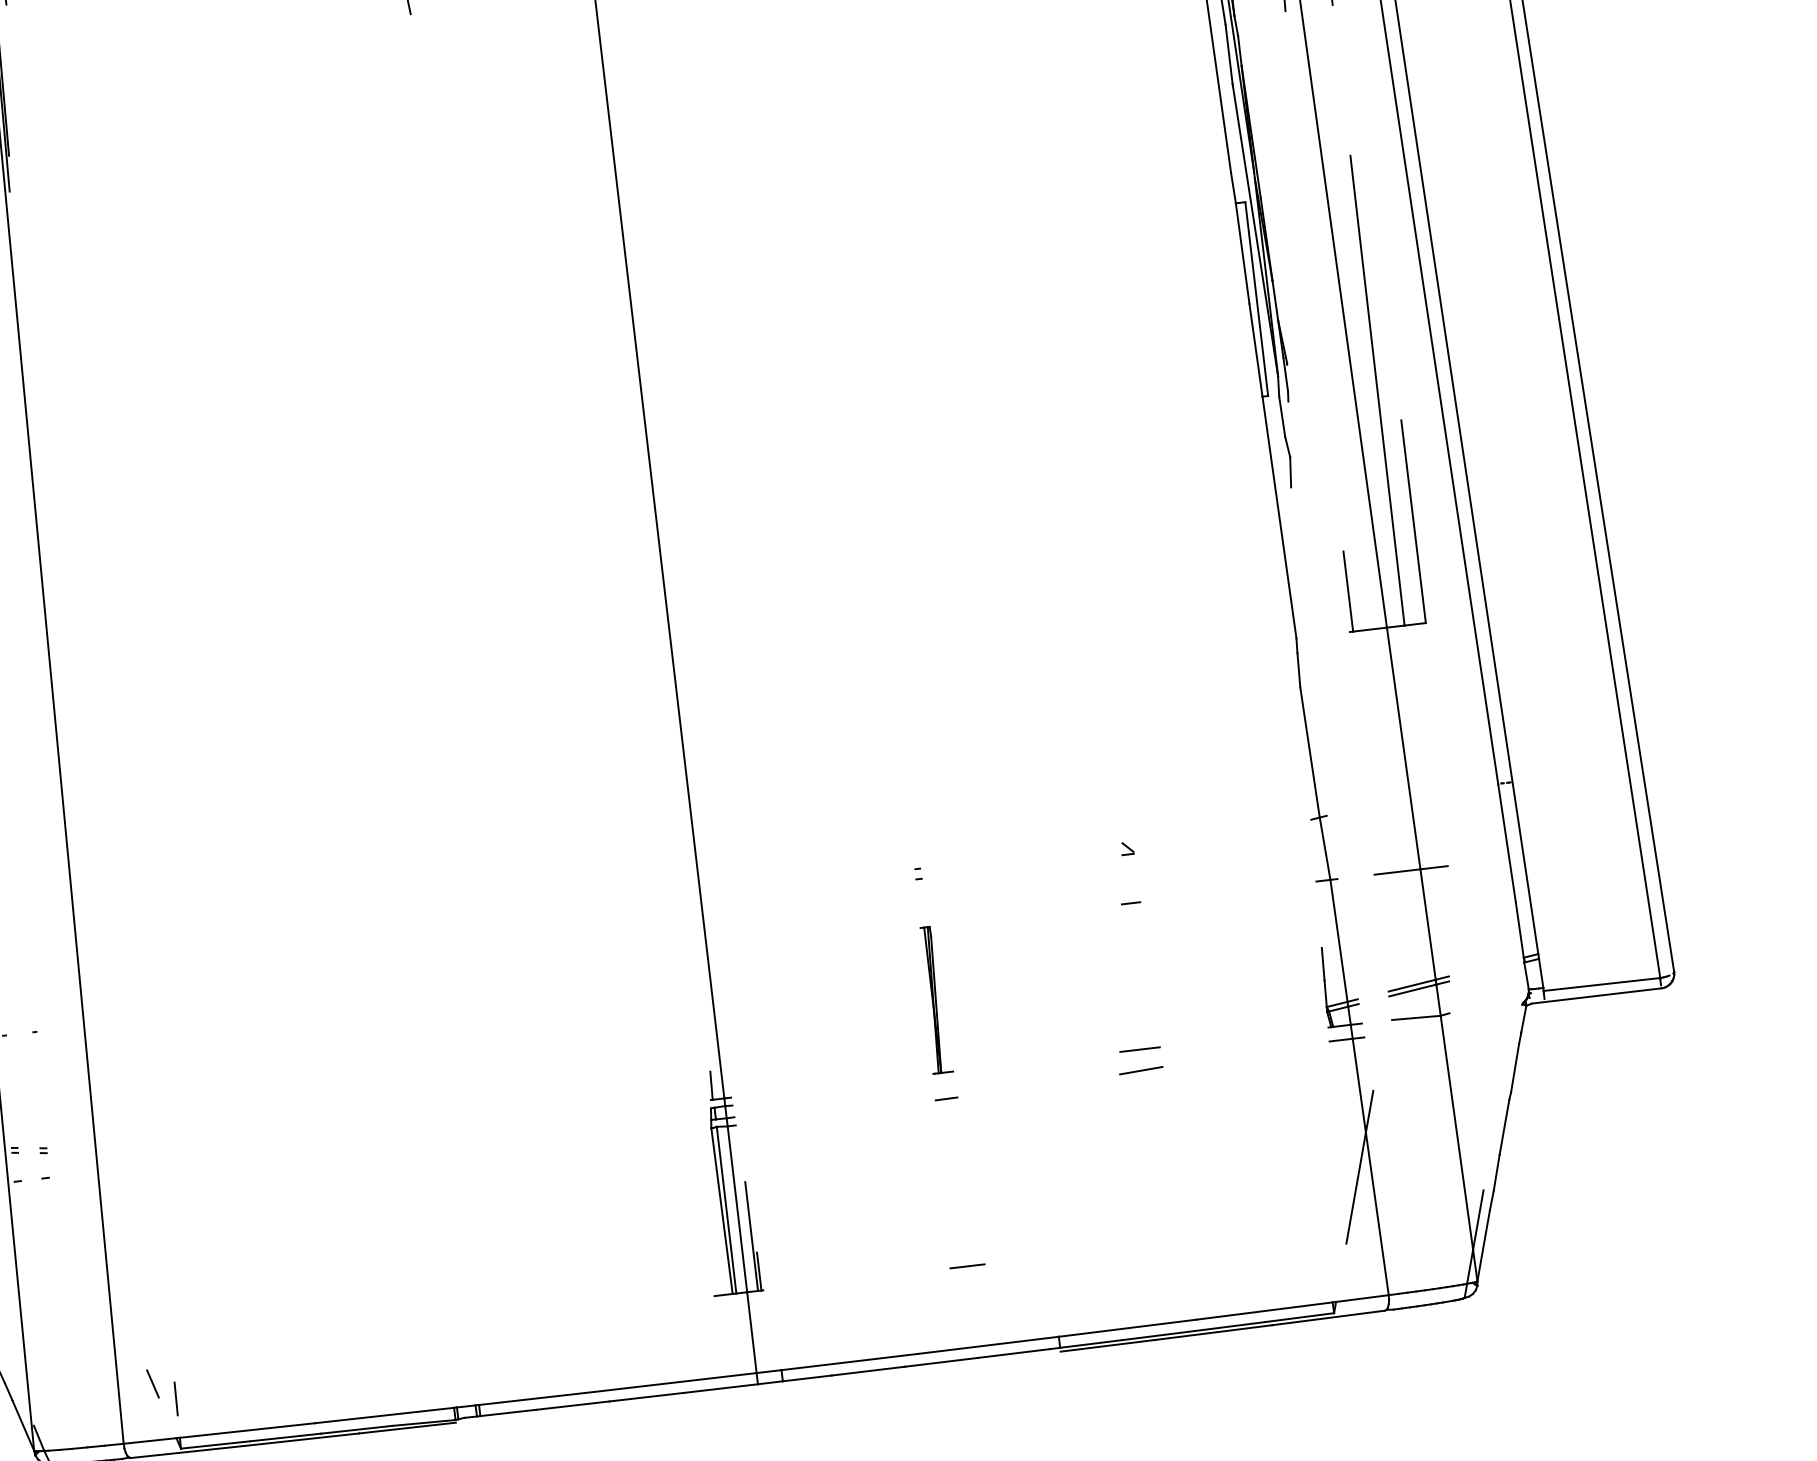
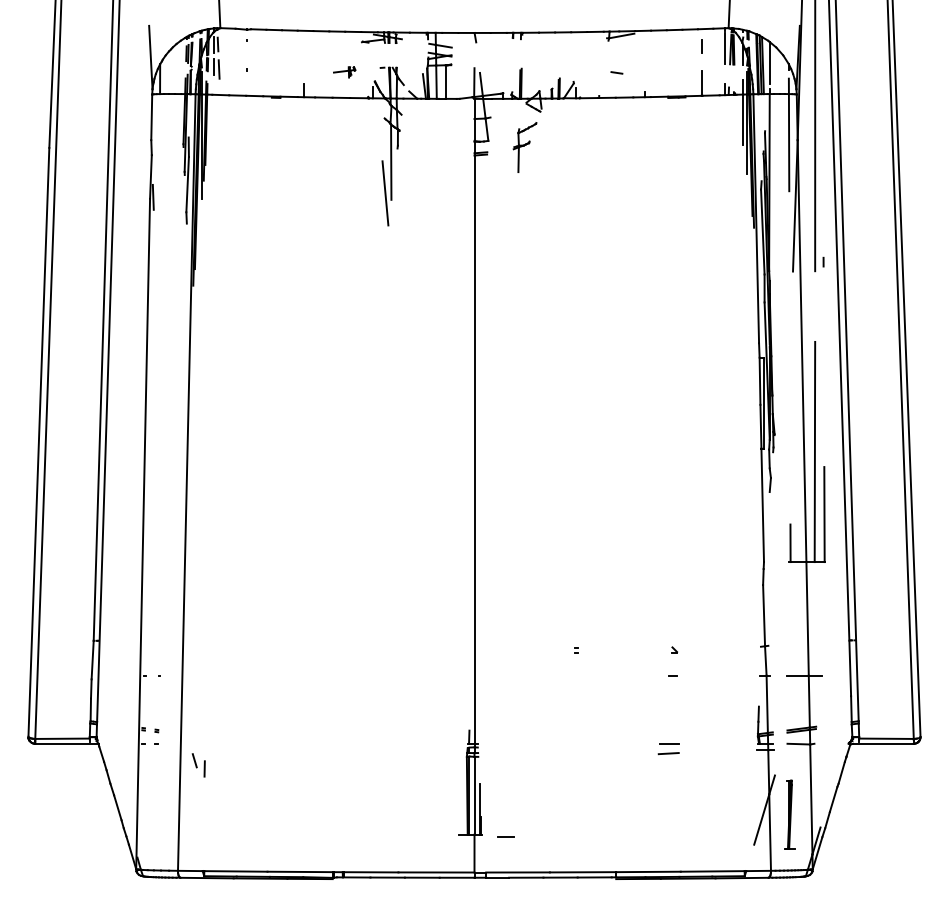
part: (933, 999) -> (789, 814), moved
line: (947, 1097) -> (577, 755), removed
line: (966, 1266) -> (505, 836), moved
part: (162, 1393) -> (198, 765), moved

